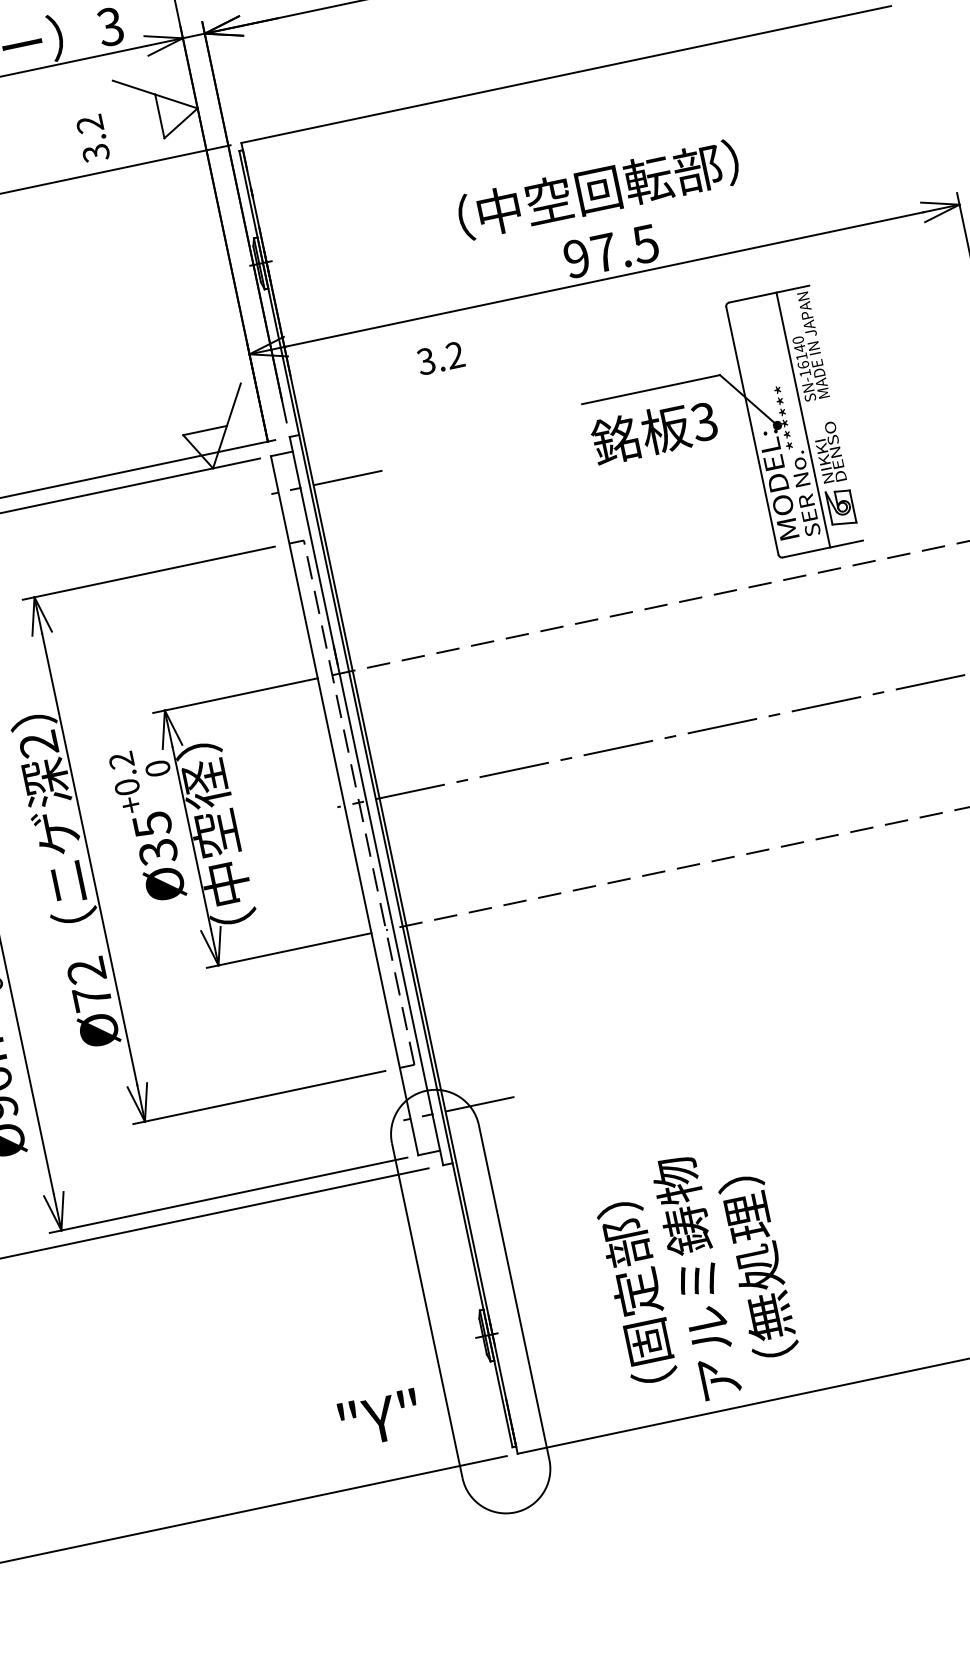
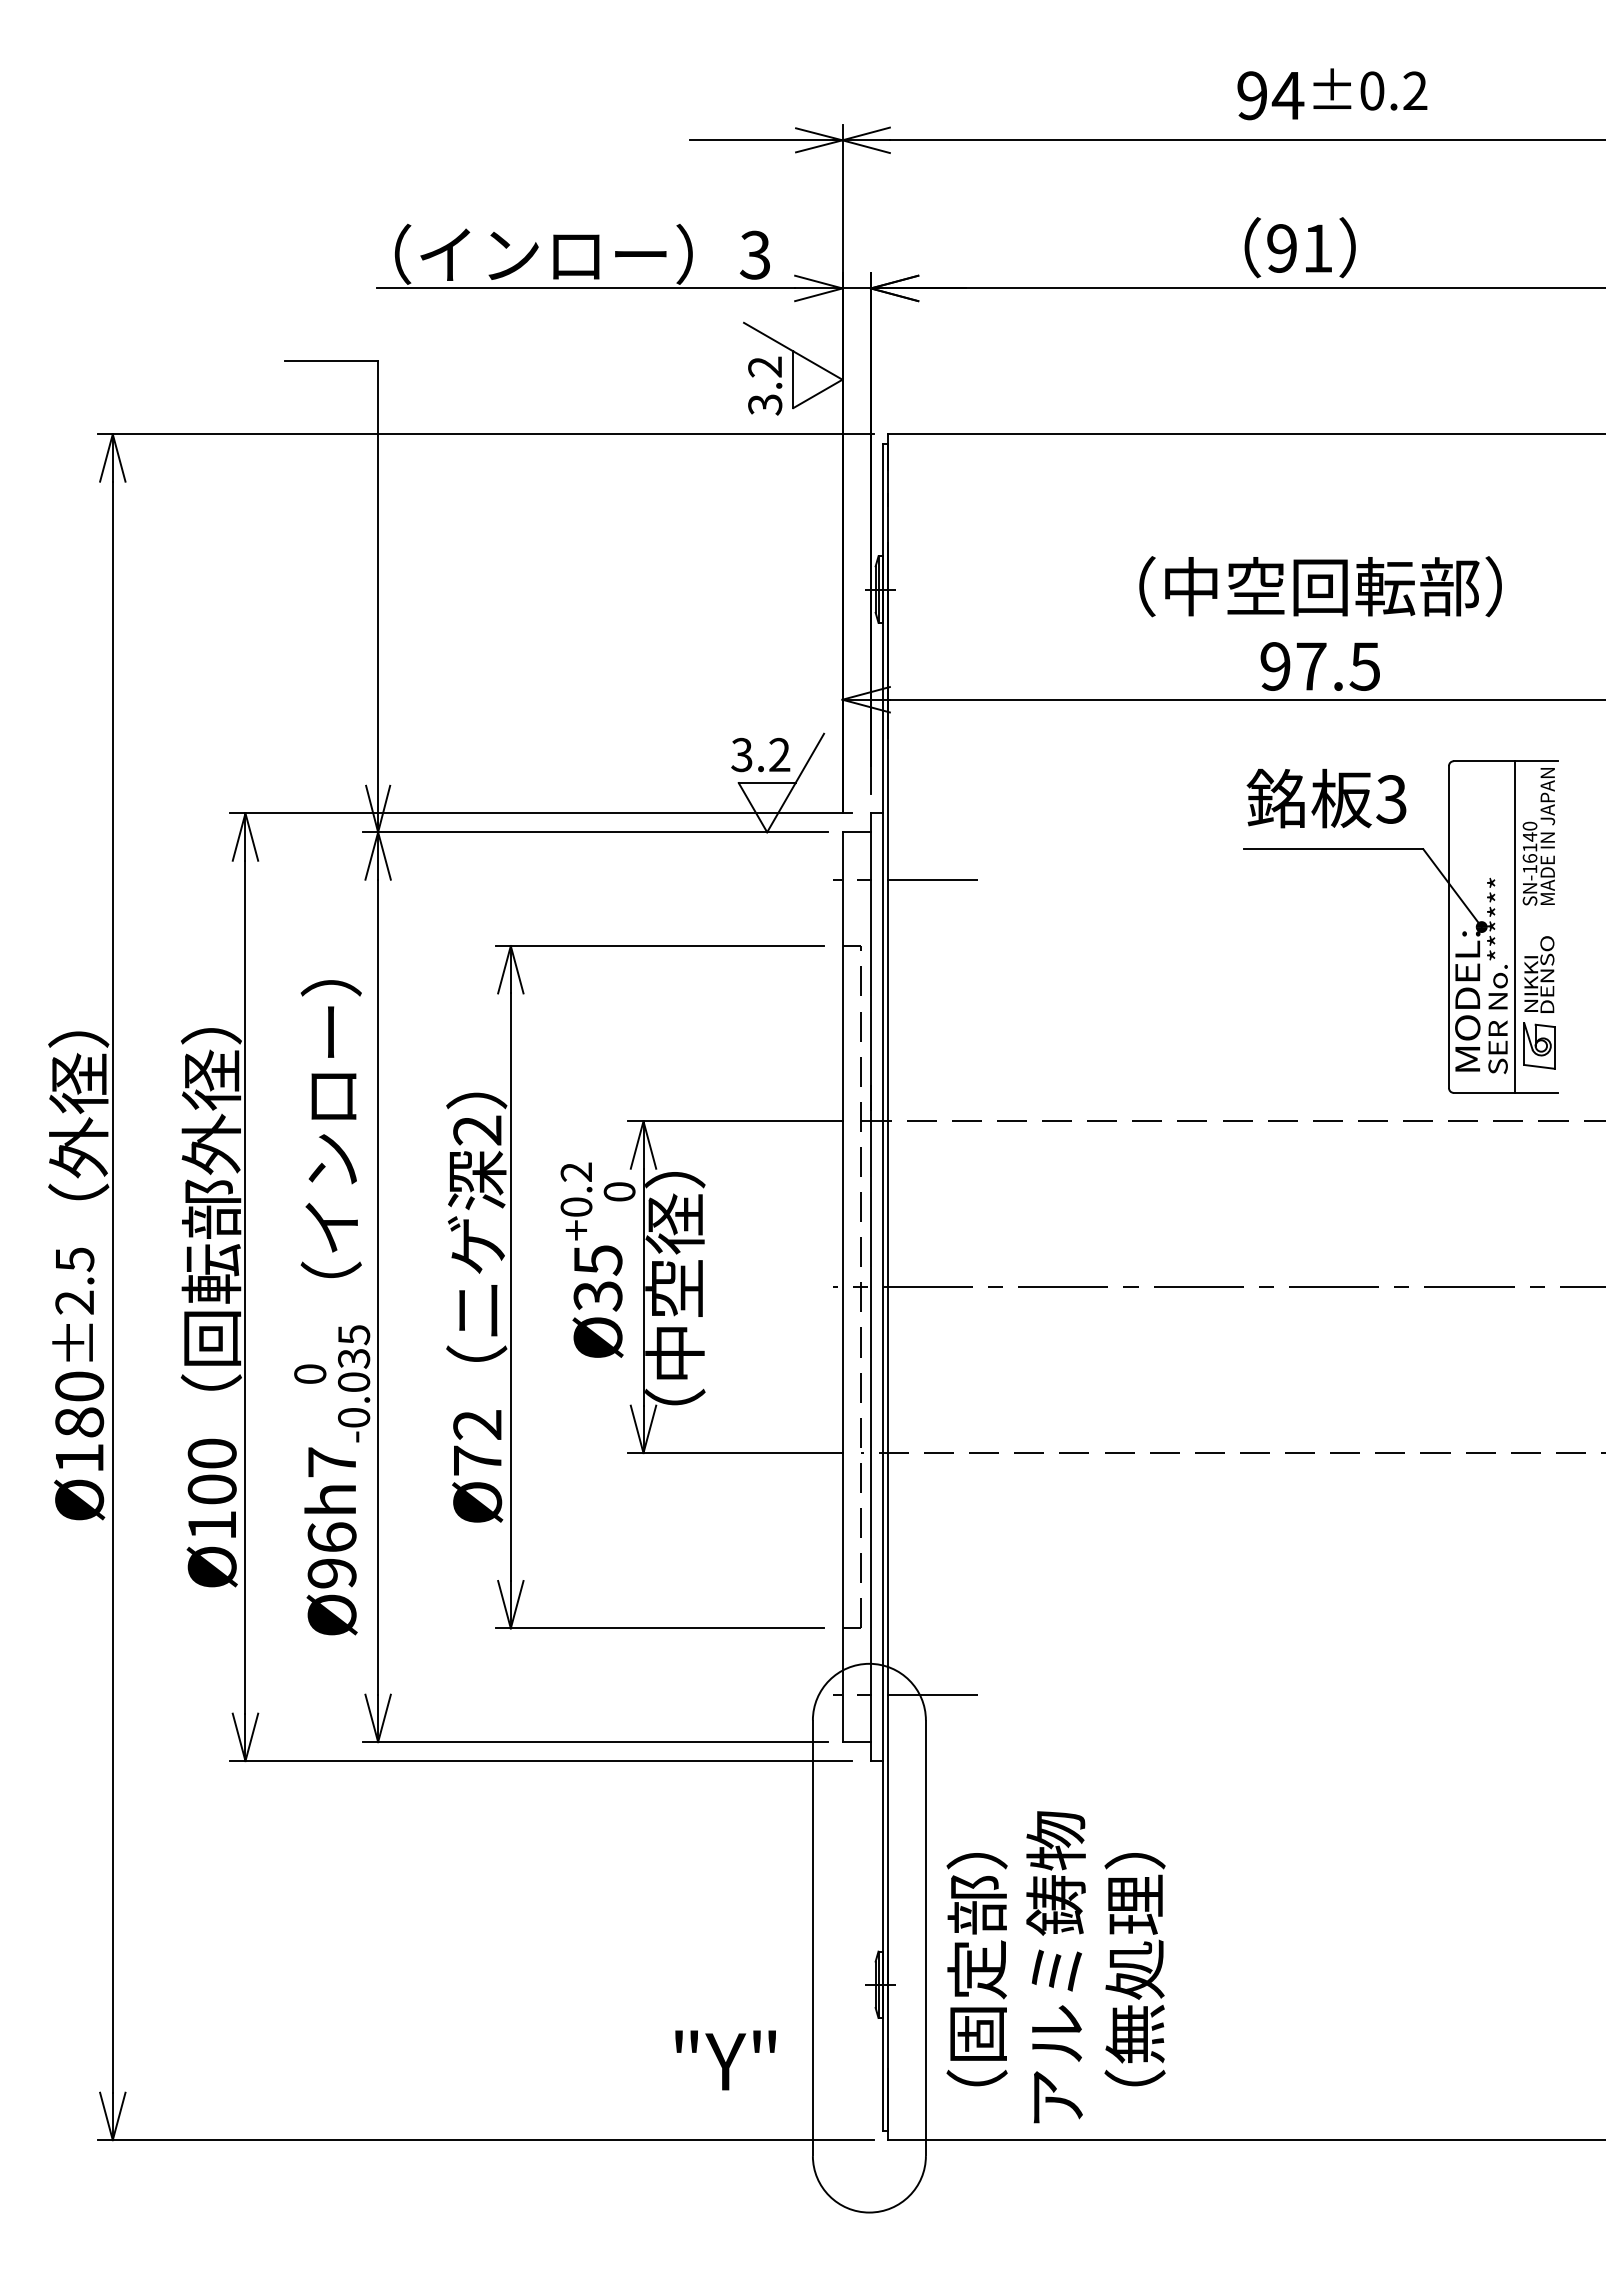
text: (93, 138) -> (765, 385), moved
text: (440, 358) -> (760, 754), moved
text: (654, 431) -> (1326, 798), moved
text: (697, 1278) -> (1055, 1967), moved

